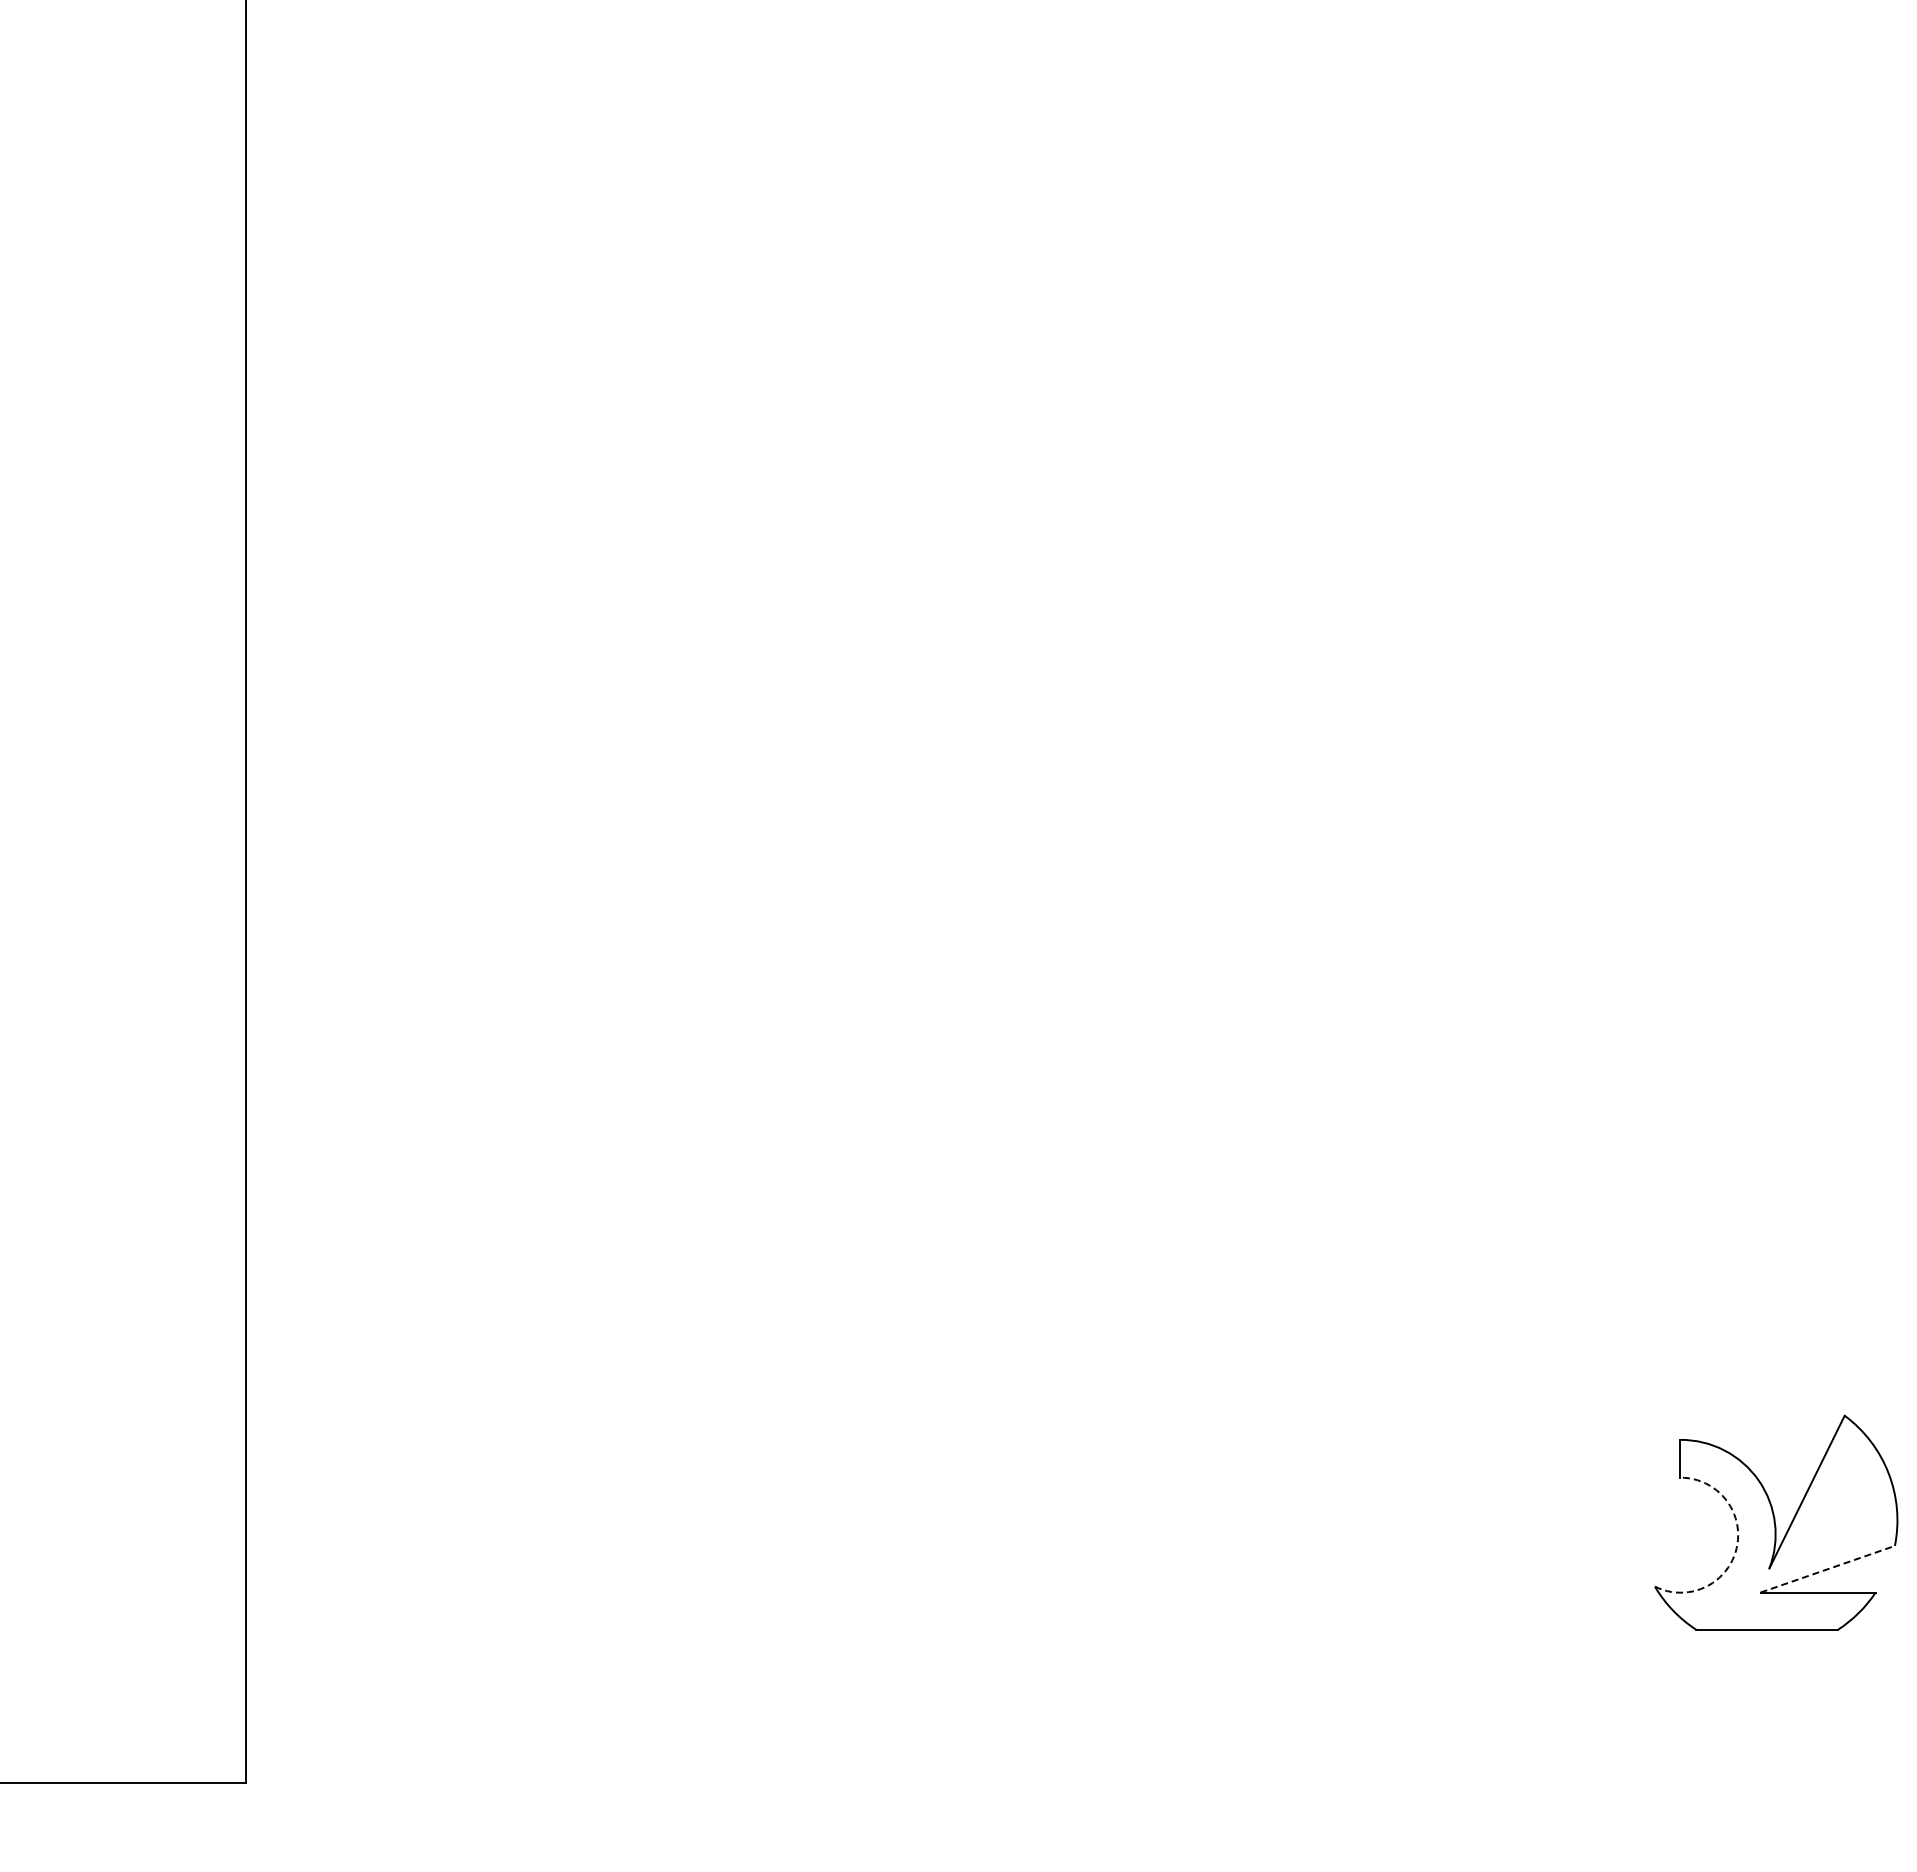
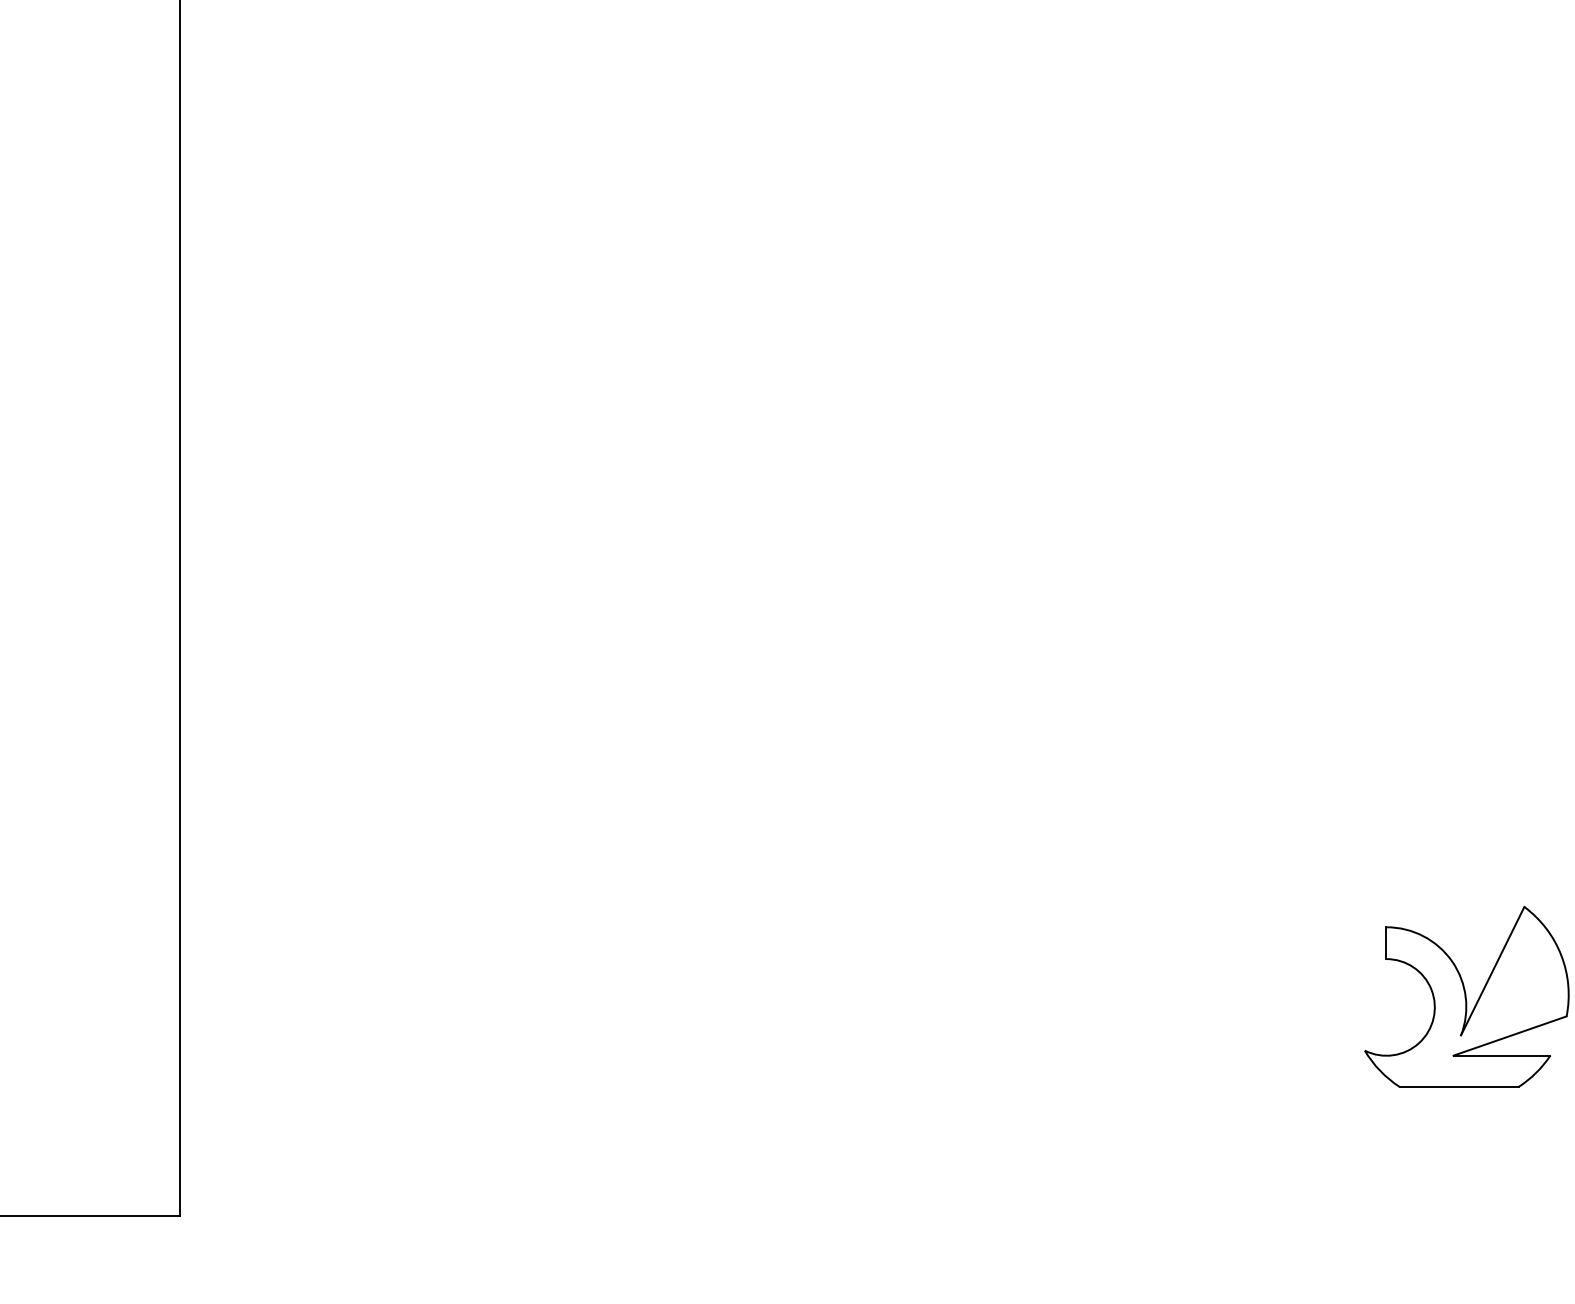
arc: (1736, 1548) -> (1433, 1018), dashed -> solid
line: (1828, 1569) -> (1510, 1036), dashed -> solid

